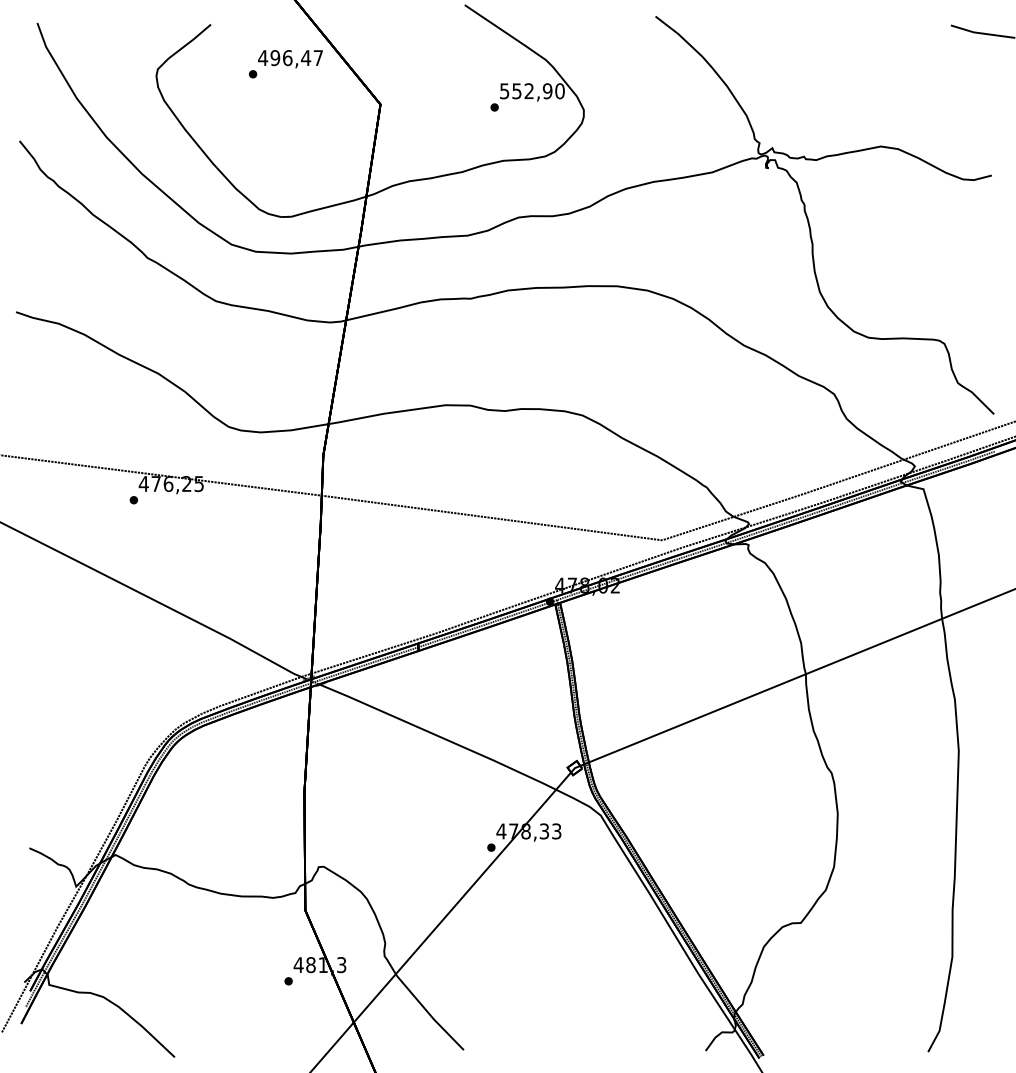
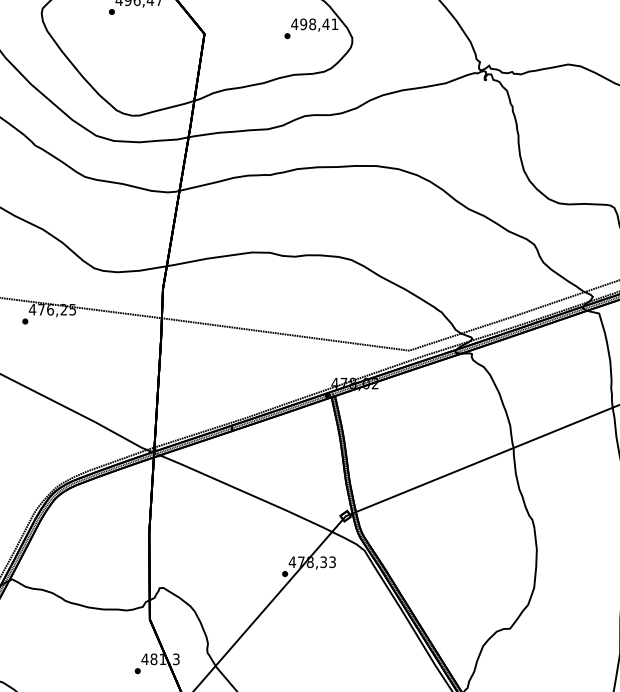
text: (531, 91) -> (314, 24), 552,90 -> 498,41

